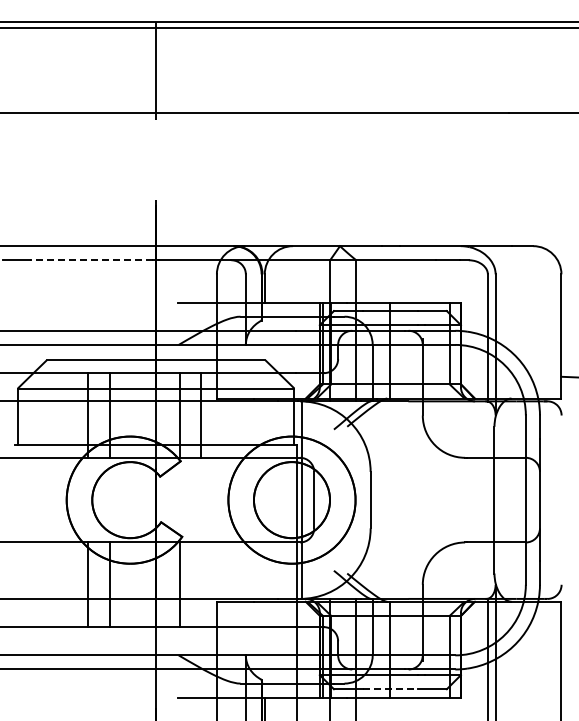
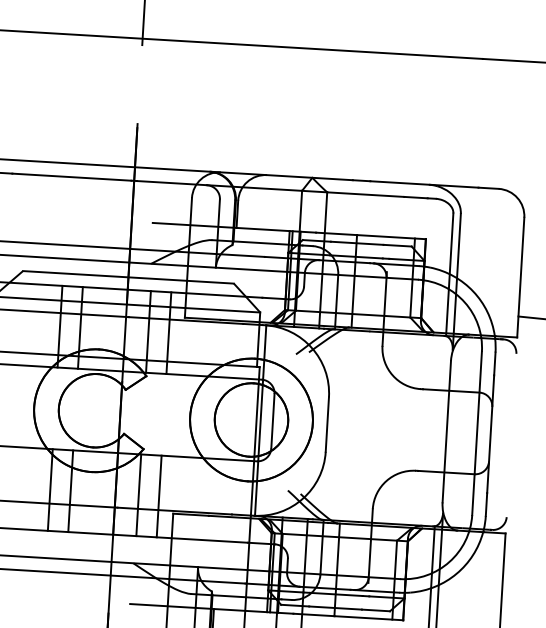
line: (91, 260) -> (71, 177), dashed -> solid
line: (201, 584) -> (159, 496), added
line: (390, 689) -> (335, 608), dashed -> solid

